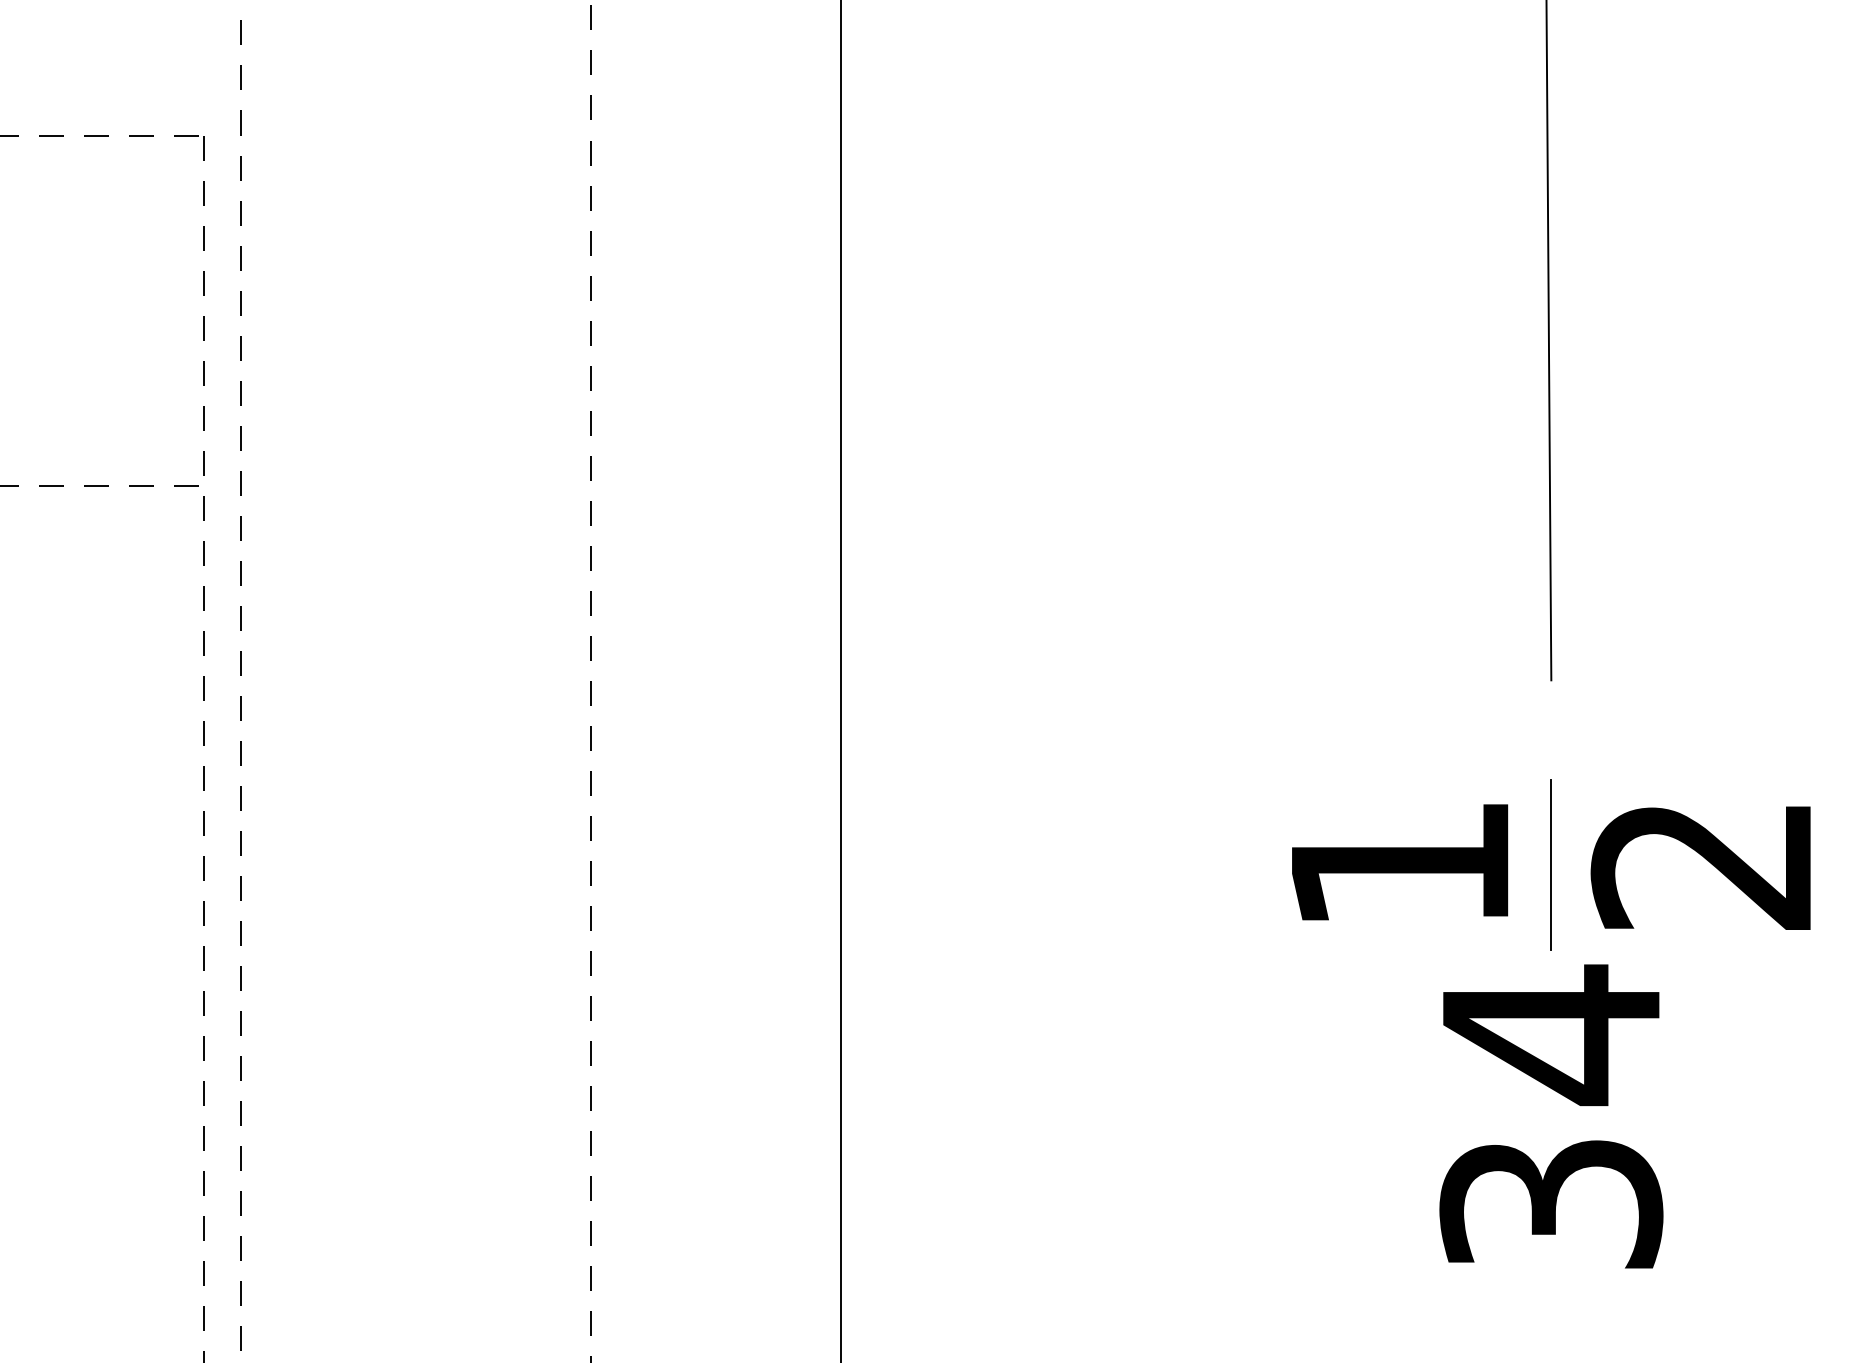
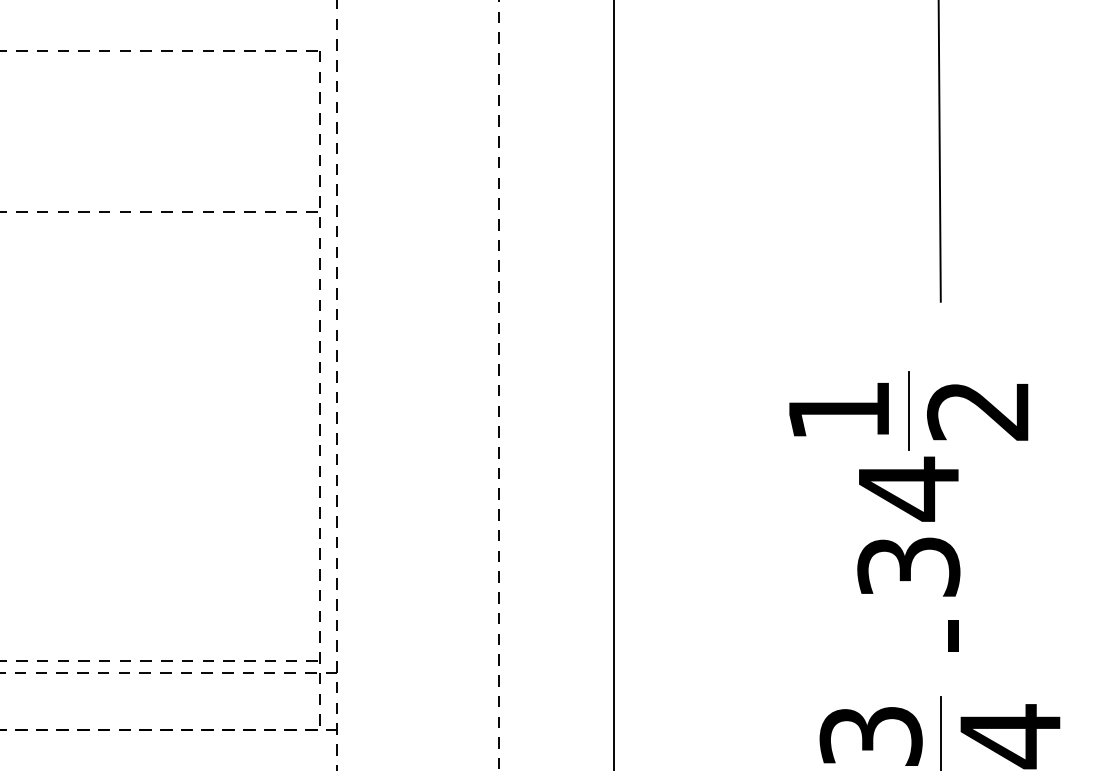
part: (1550, 1022) -> (908, 483), moved

